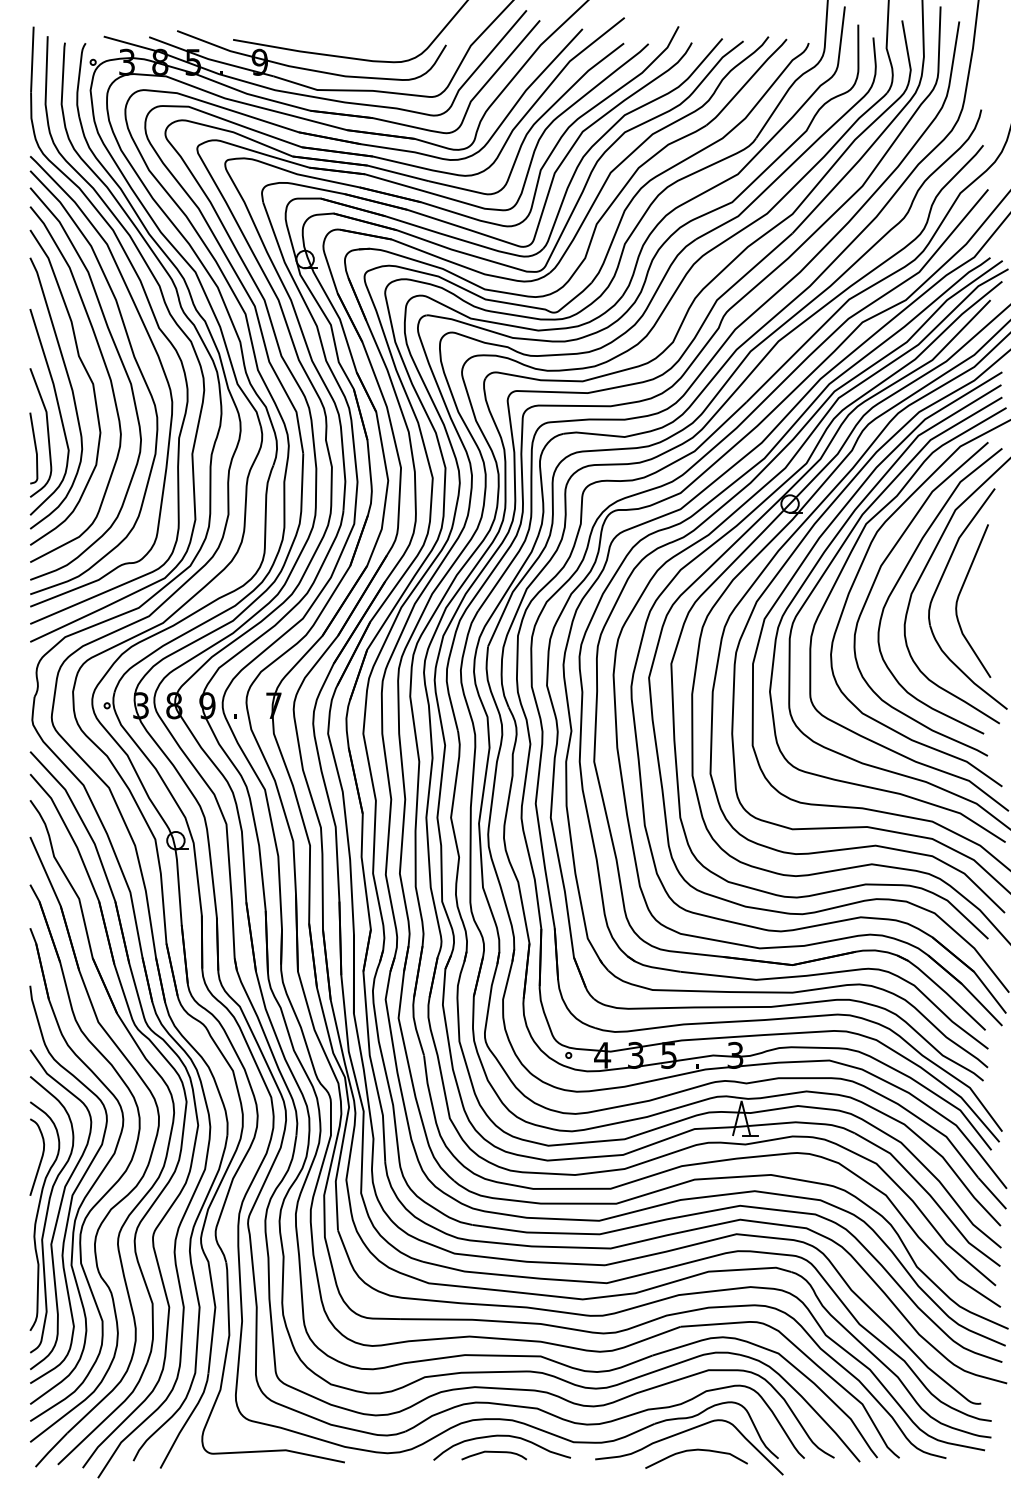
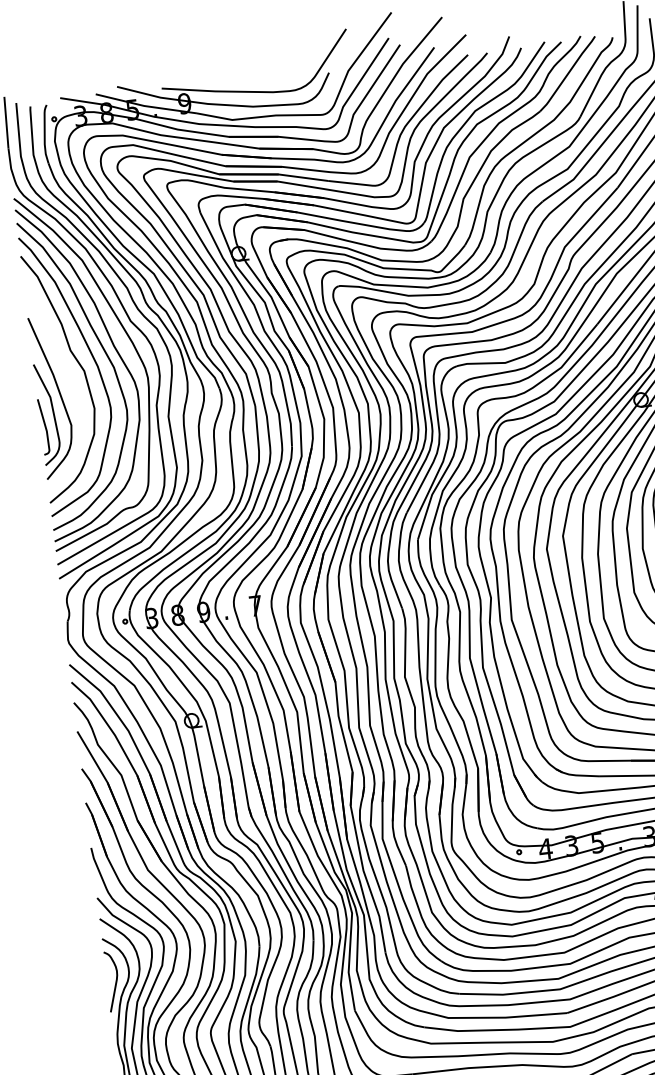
curve: (71, 391) -> (68, 378), removed

